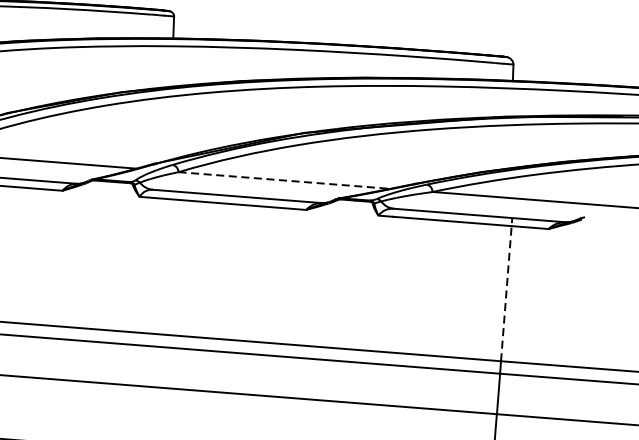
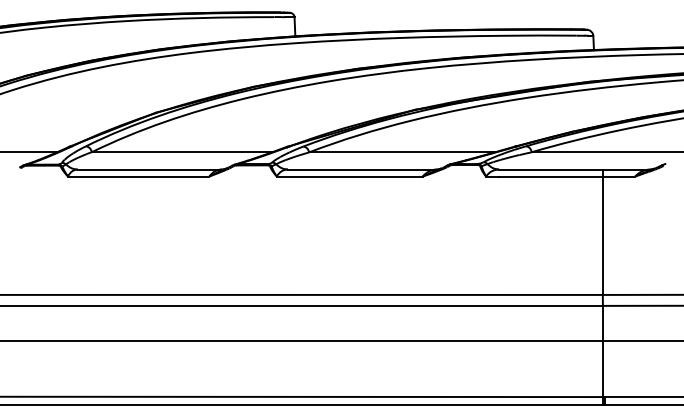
line: (284, 180) -> (401, 152), dashed -> solid
line: (506, 289) -> (602, 232), dashed -> solid

